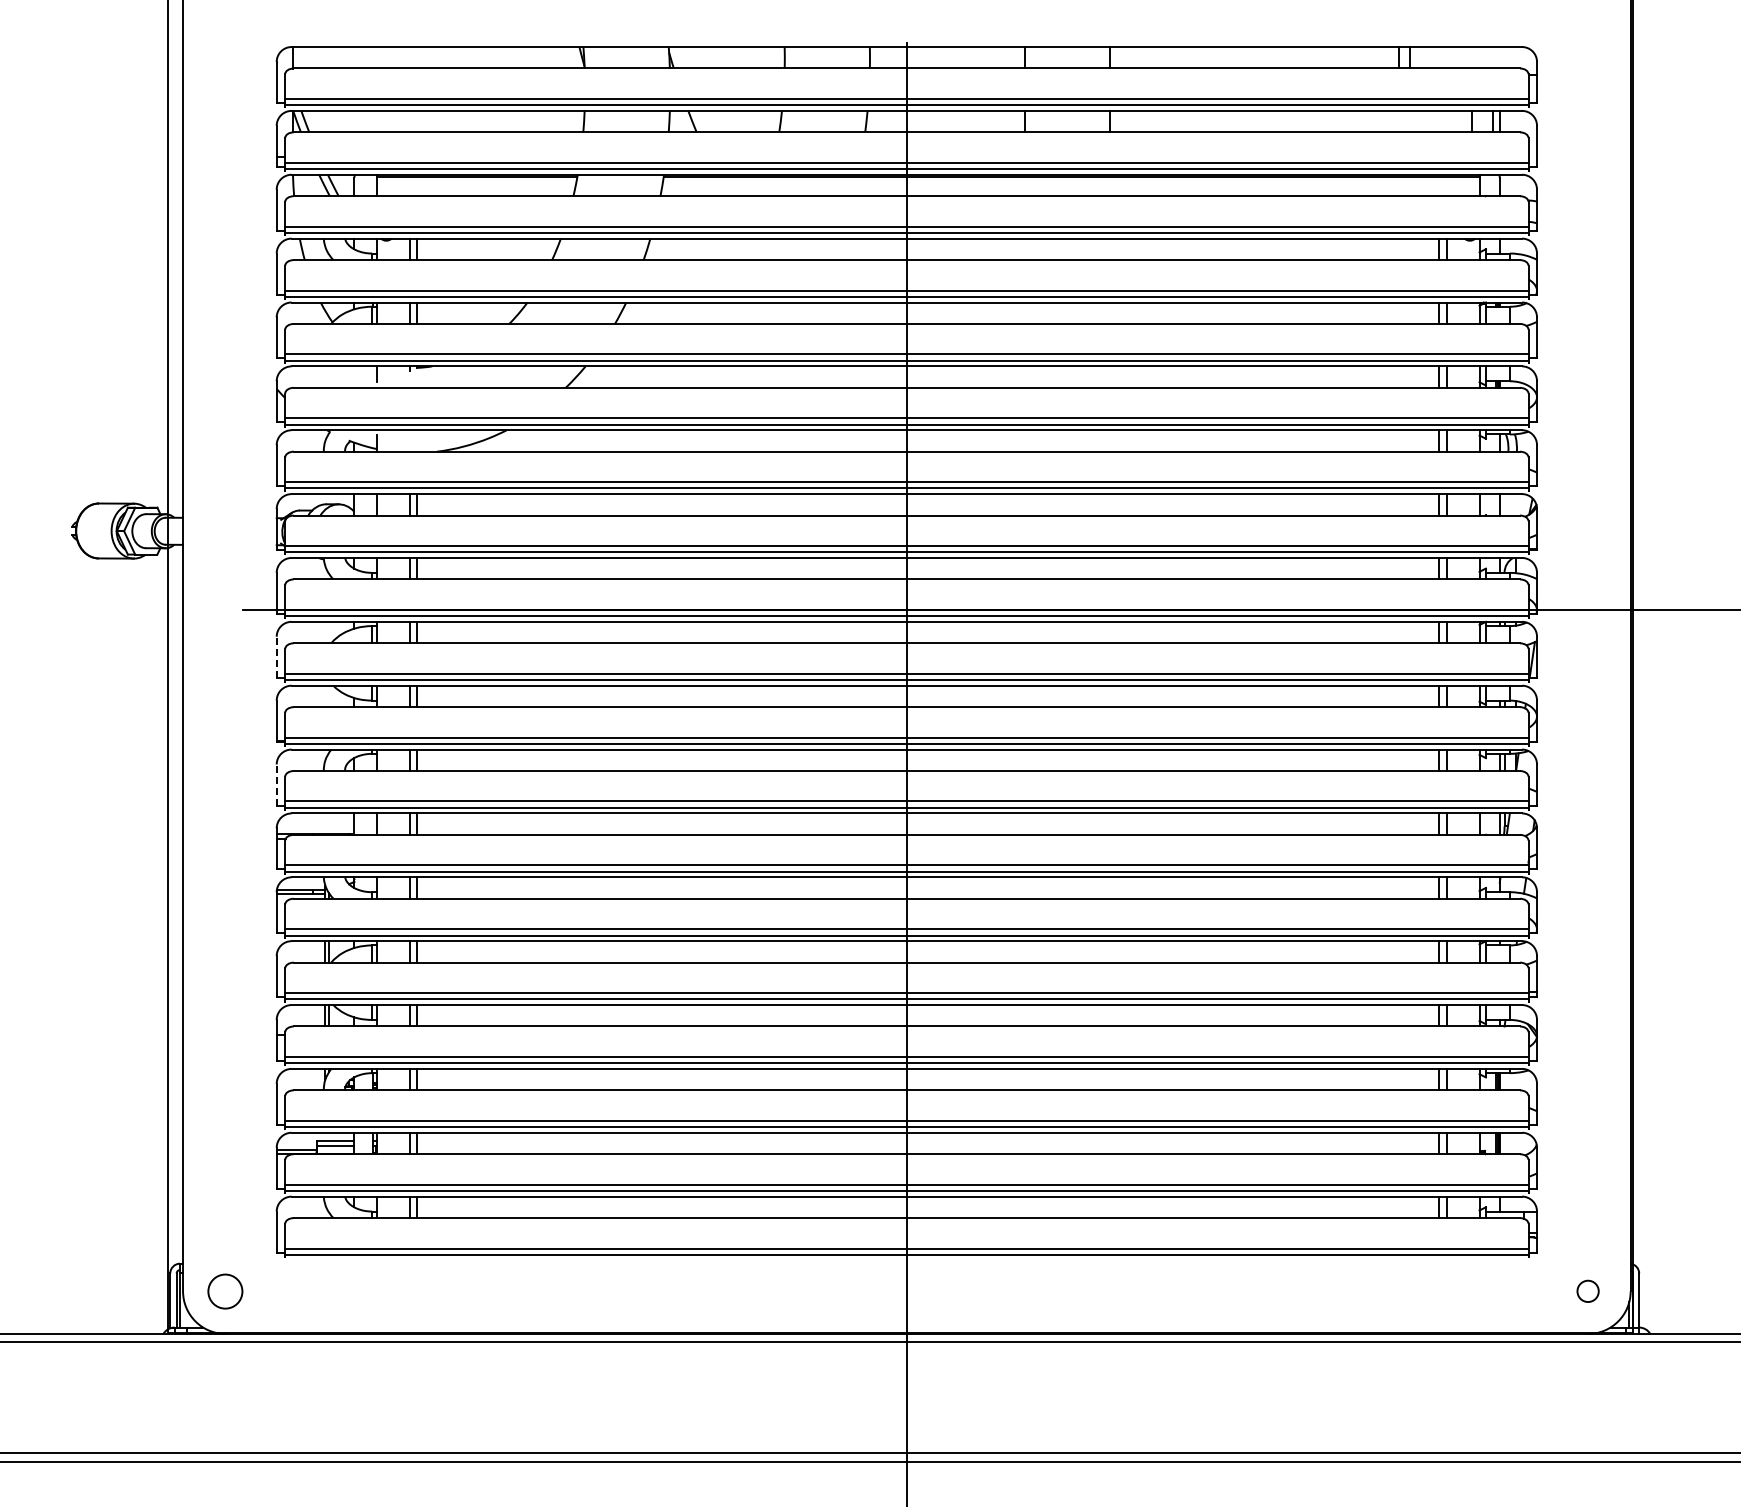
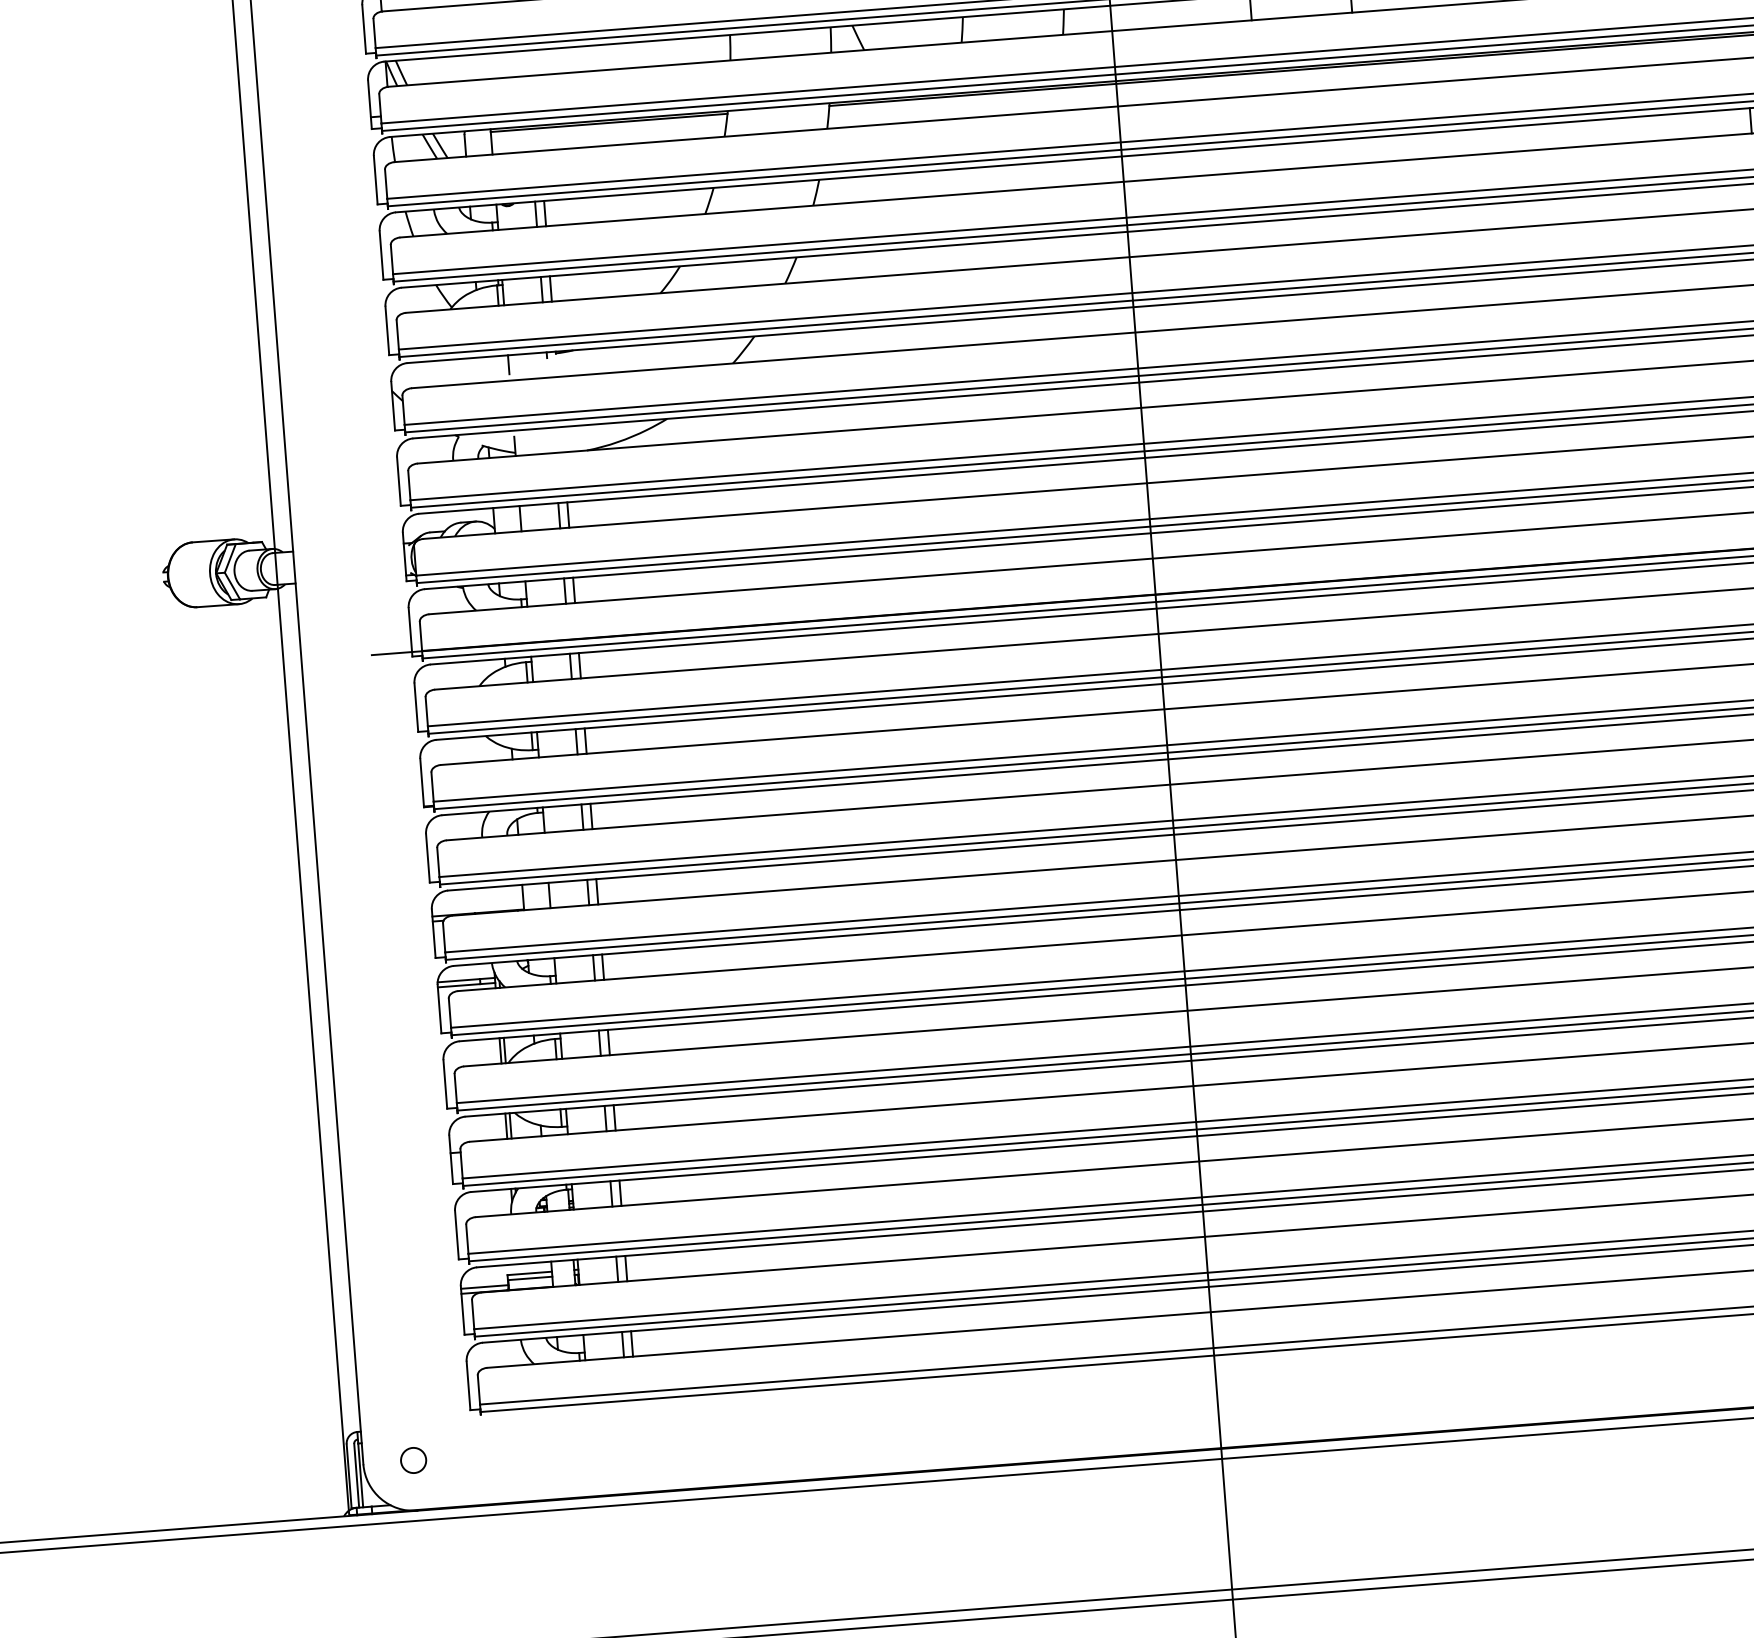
line: (276, 657) -> (416, 707), dashed -> solid
line: (276, 785) -> (427, 858), dashed -> solid
circle: (225, 1290) -> (413, 1459), size x0.62

